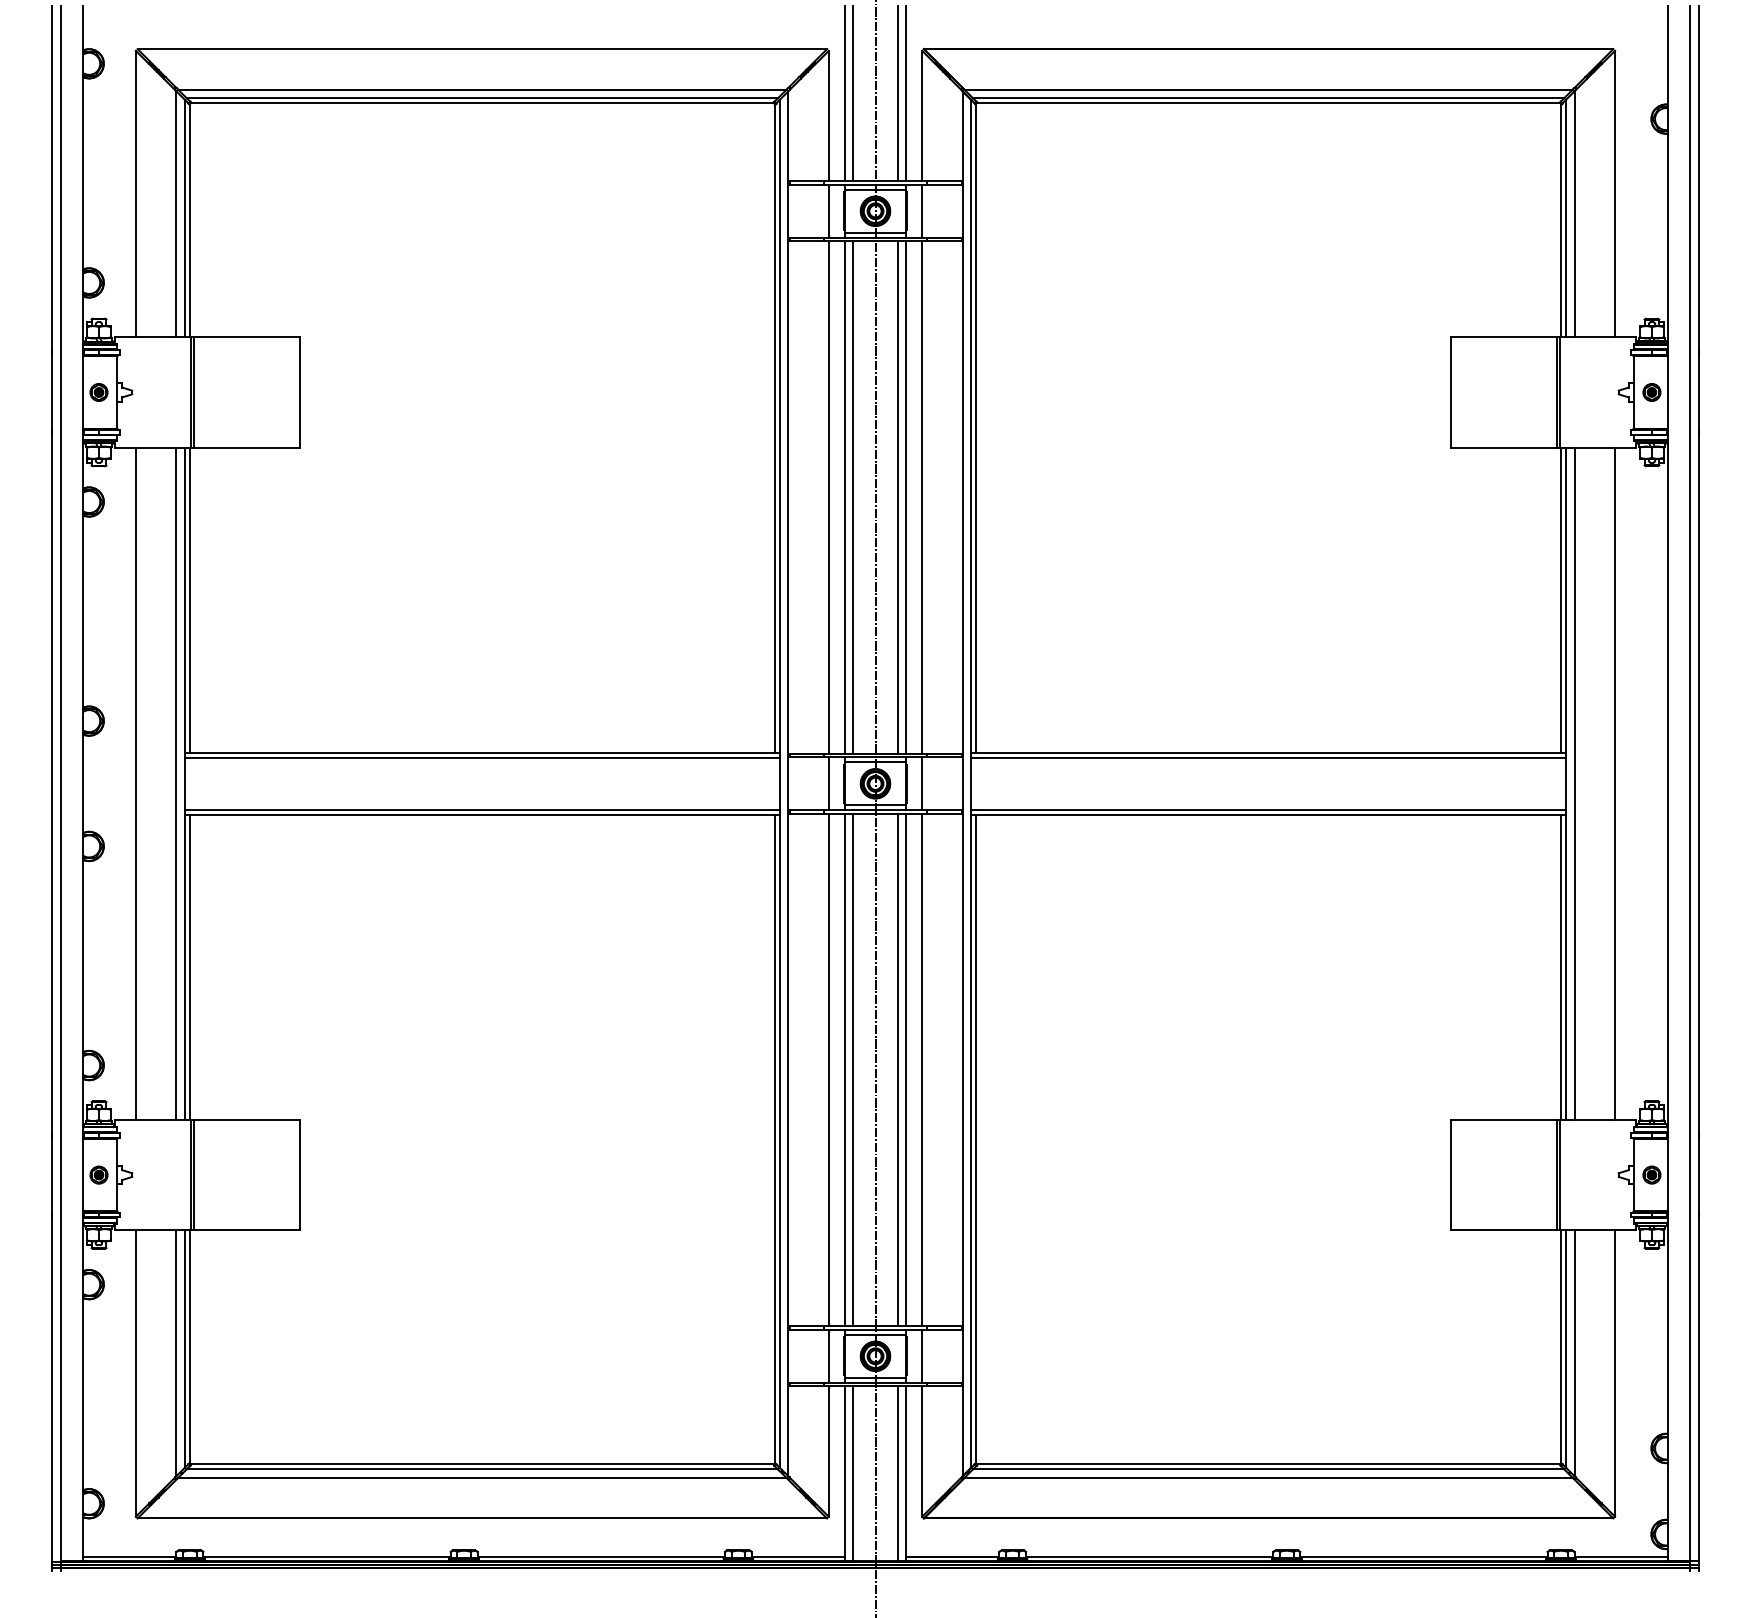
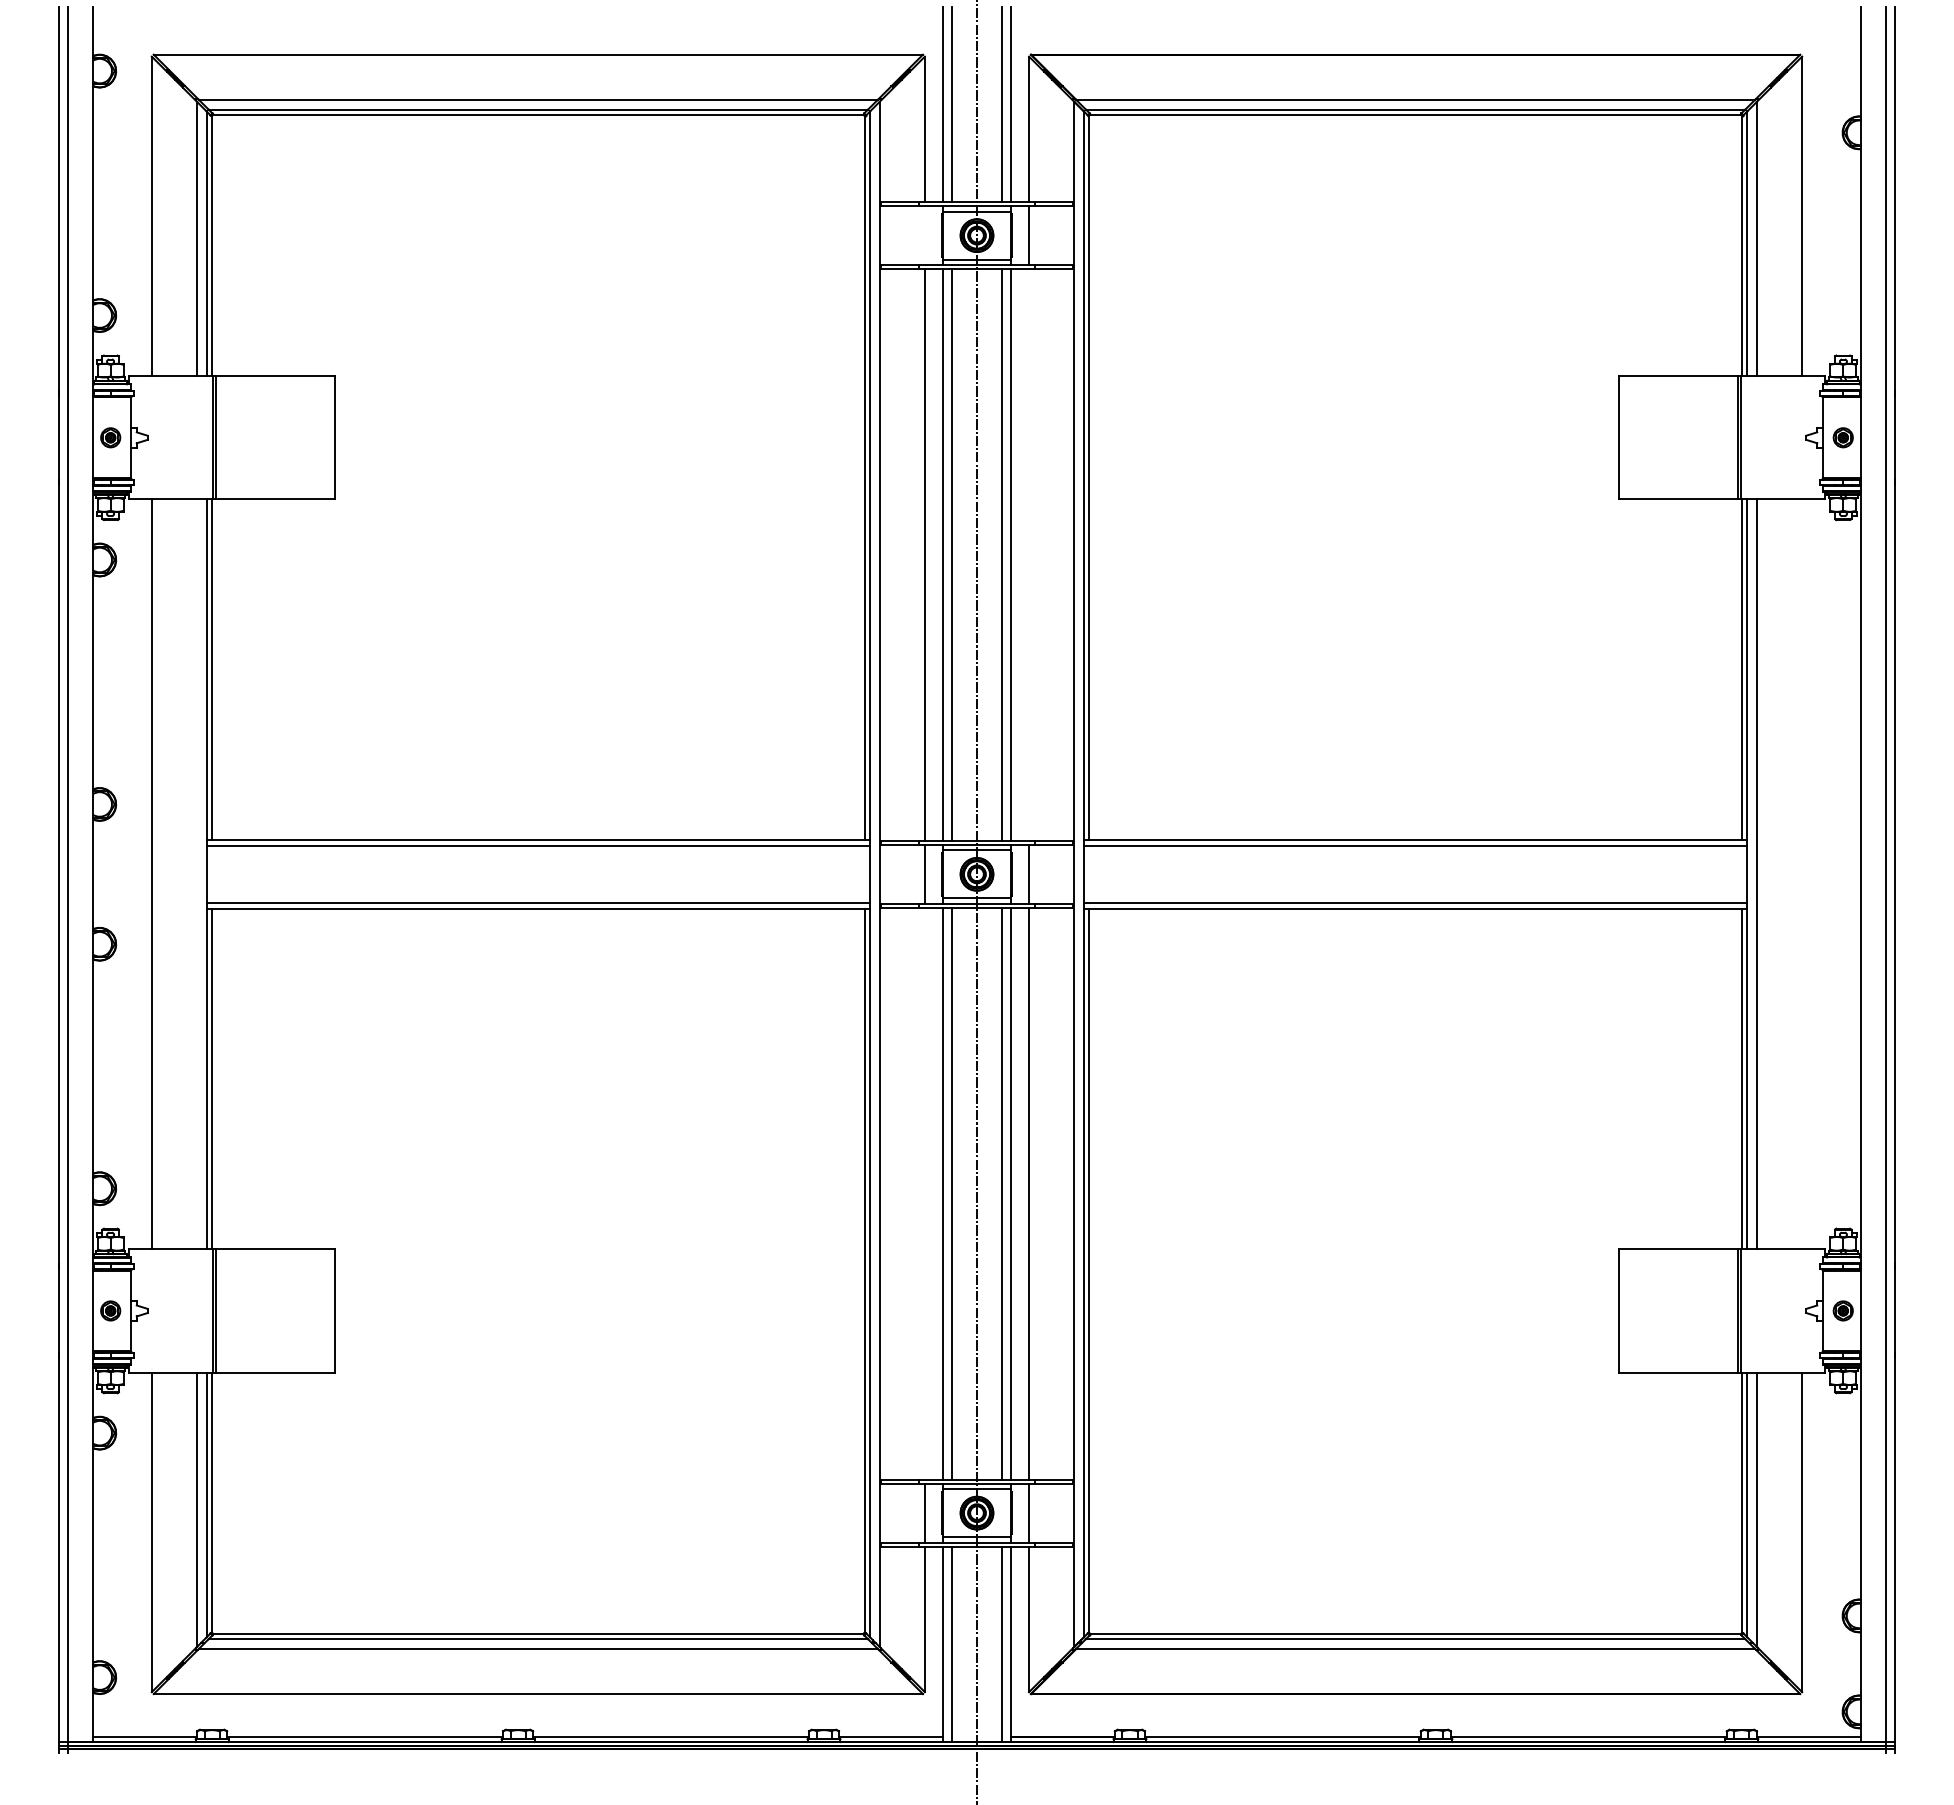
line: (828, 211) -> (924, 235), removed
line: (922, 497) -> (1029, 554), removed
line: (176, 783) -> (197, 874), removed
line: (1615, 783) -> (1802, 874), removed
line: (828, 1069) -> (924, 1193), removed

